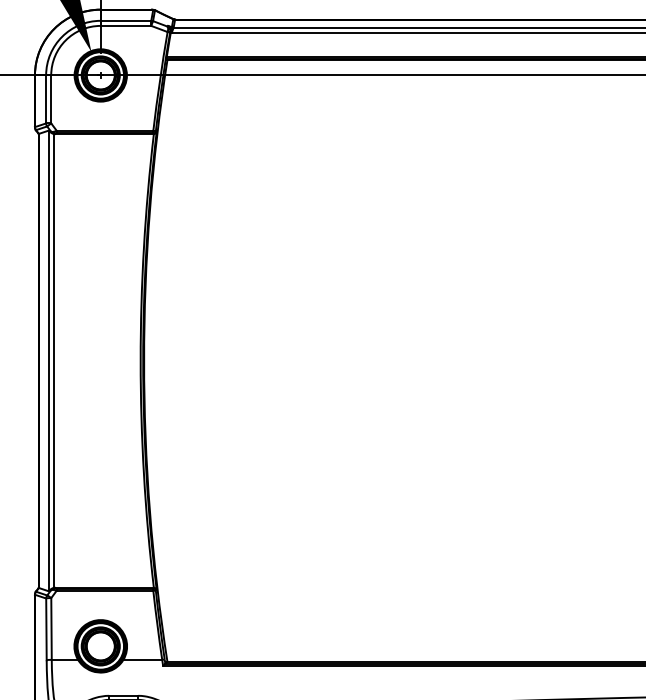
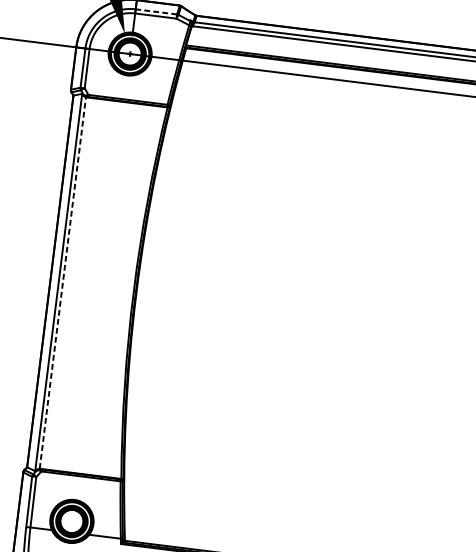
line: (125, 20) -> (156, 11), solid -> dashed
line: (54, 360) -> (63, 282), solid -> dashed

